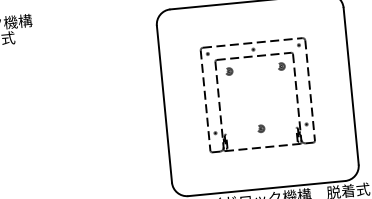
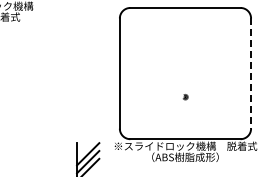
part: (232, 74) -> (169, 57), removed
line: (351, 87) -> (251, 74), solid -> dashed

